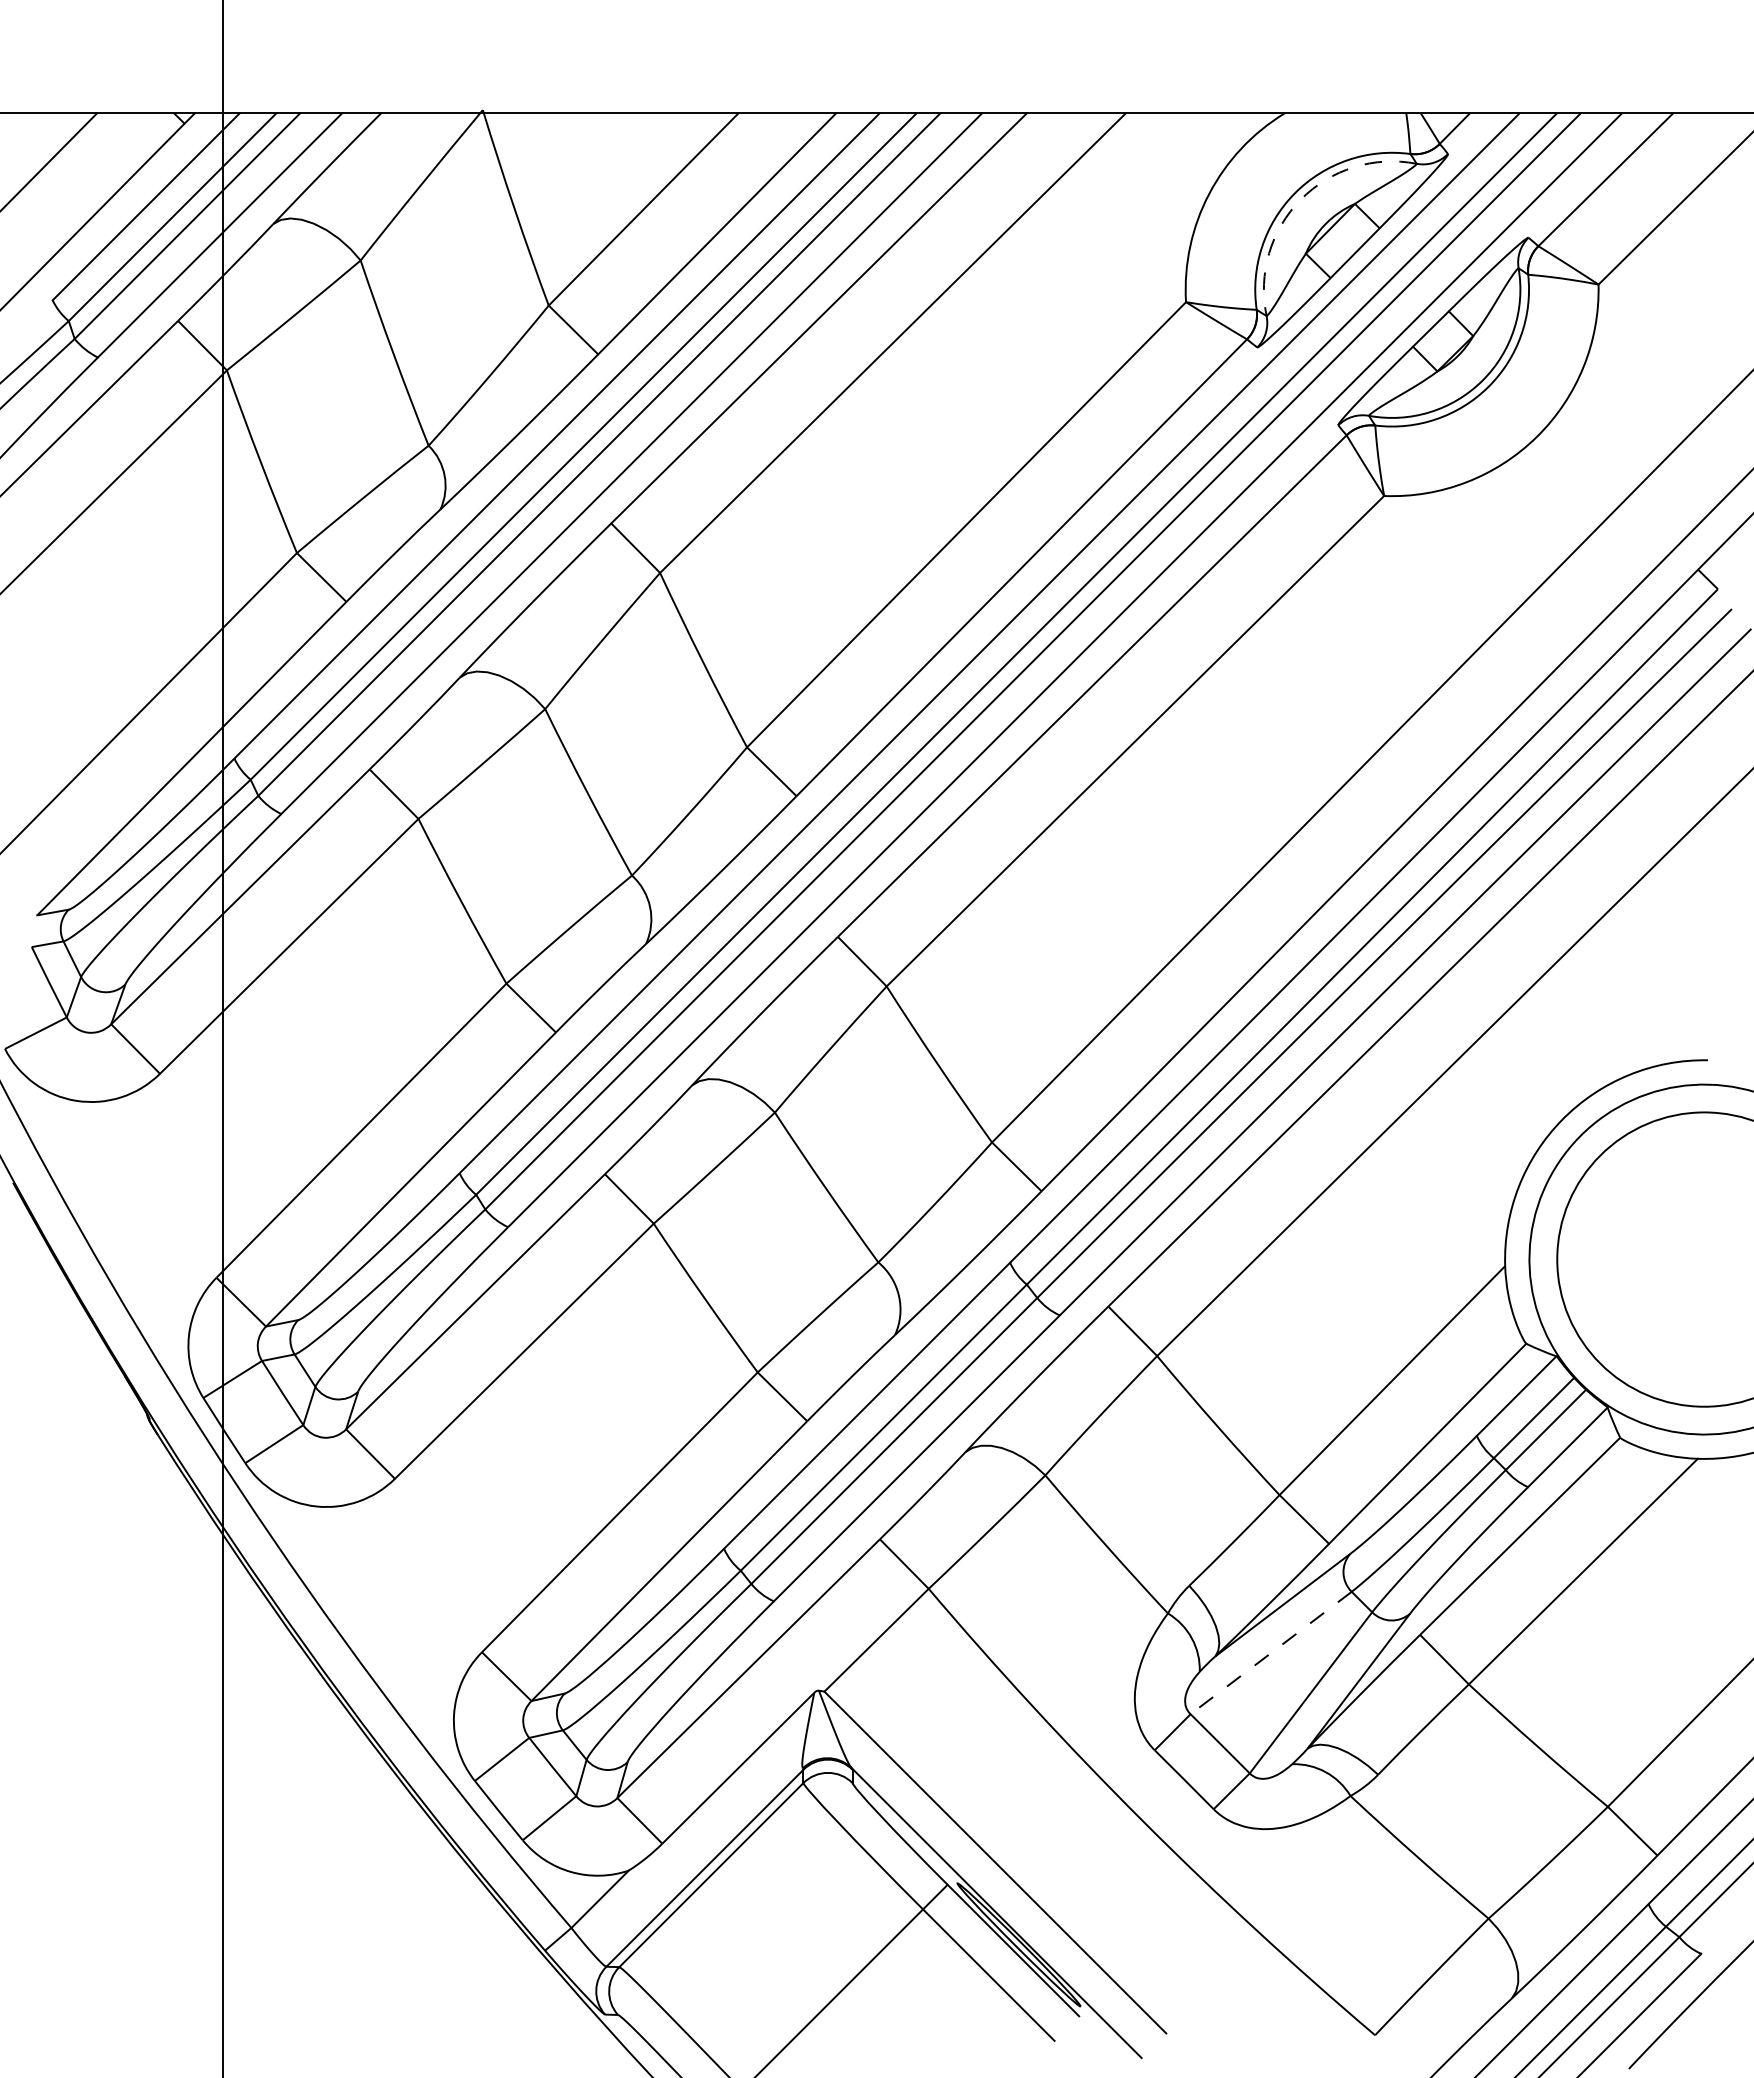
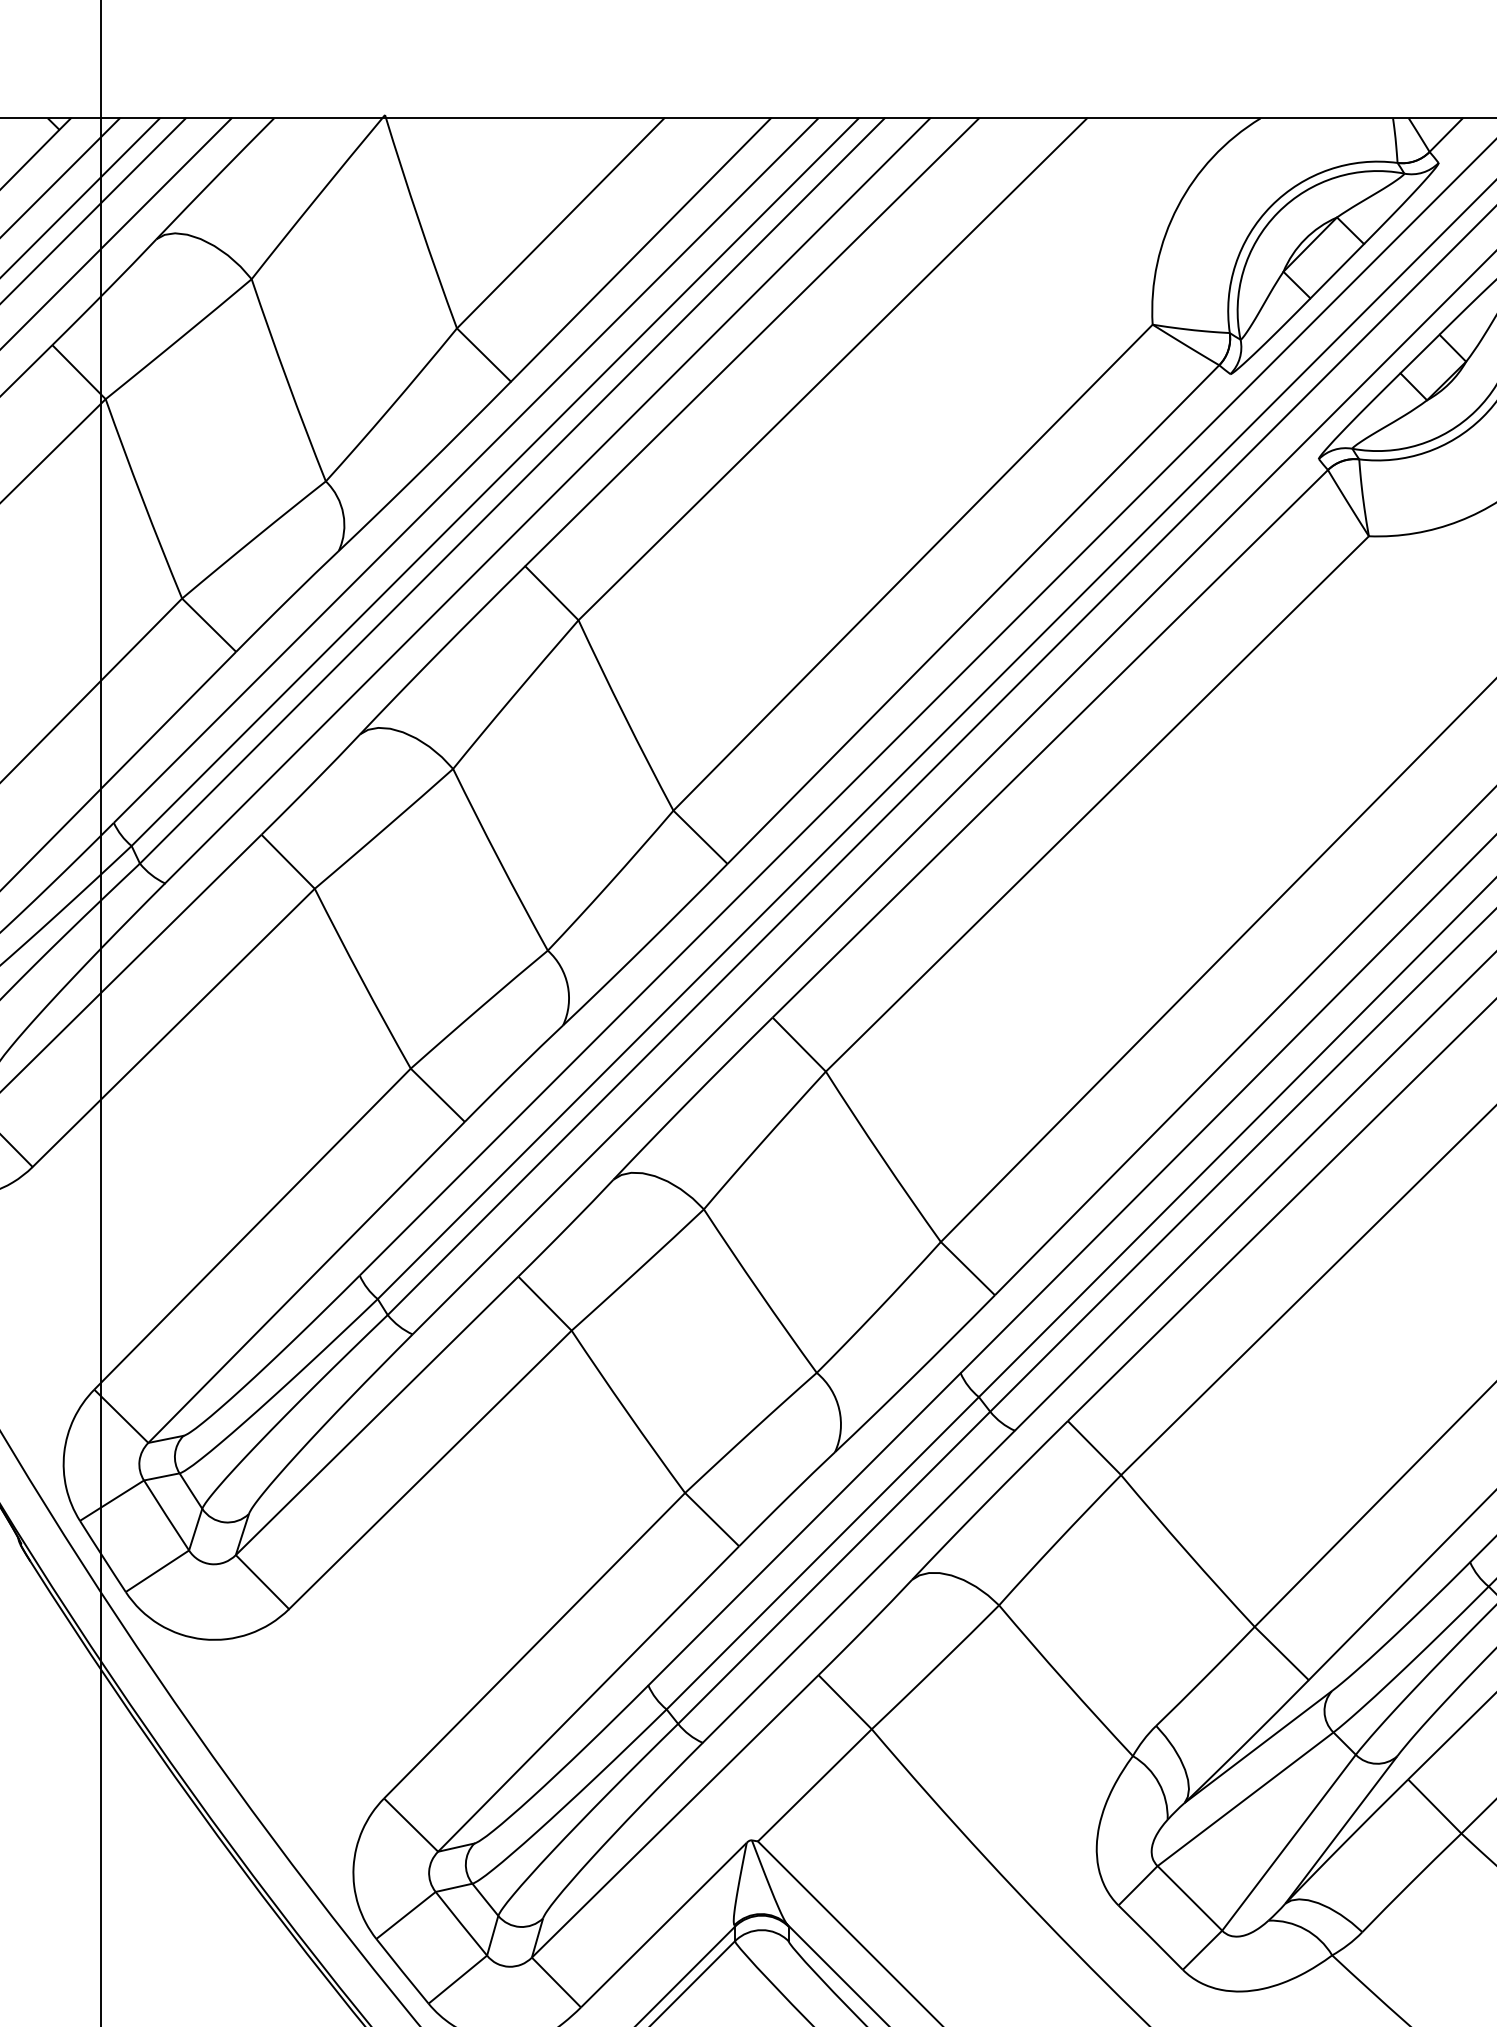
arc: (1300, 199) -> (1277, 212), dashed -> solid
line: (1272, 1652) -> (1247, 1798), dashed -> solid

